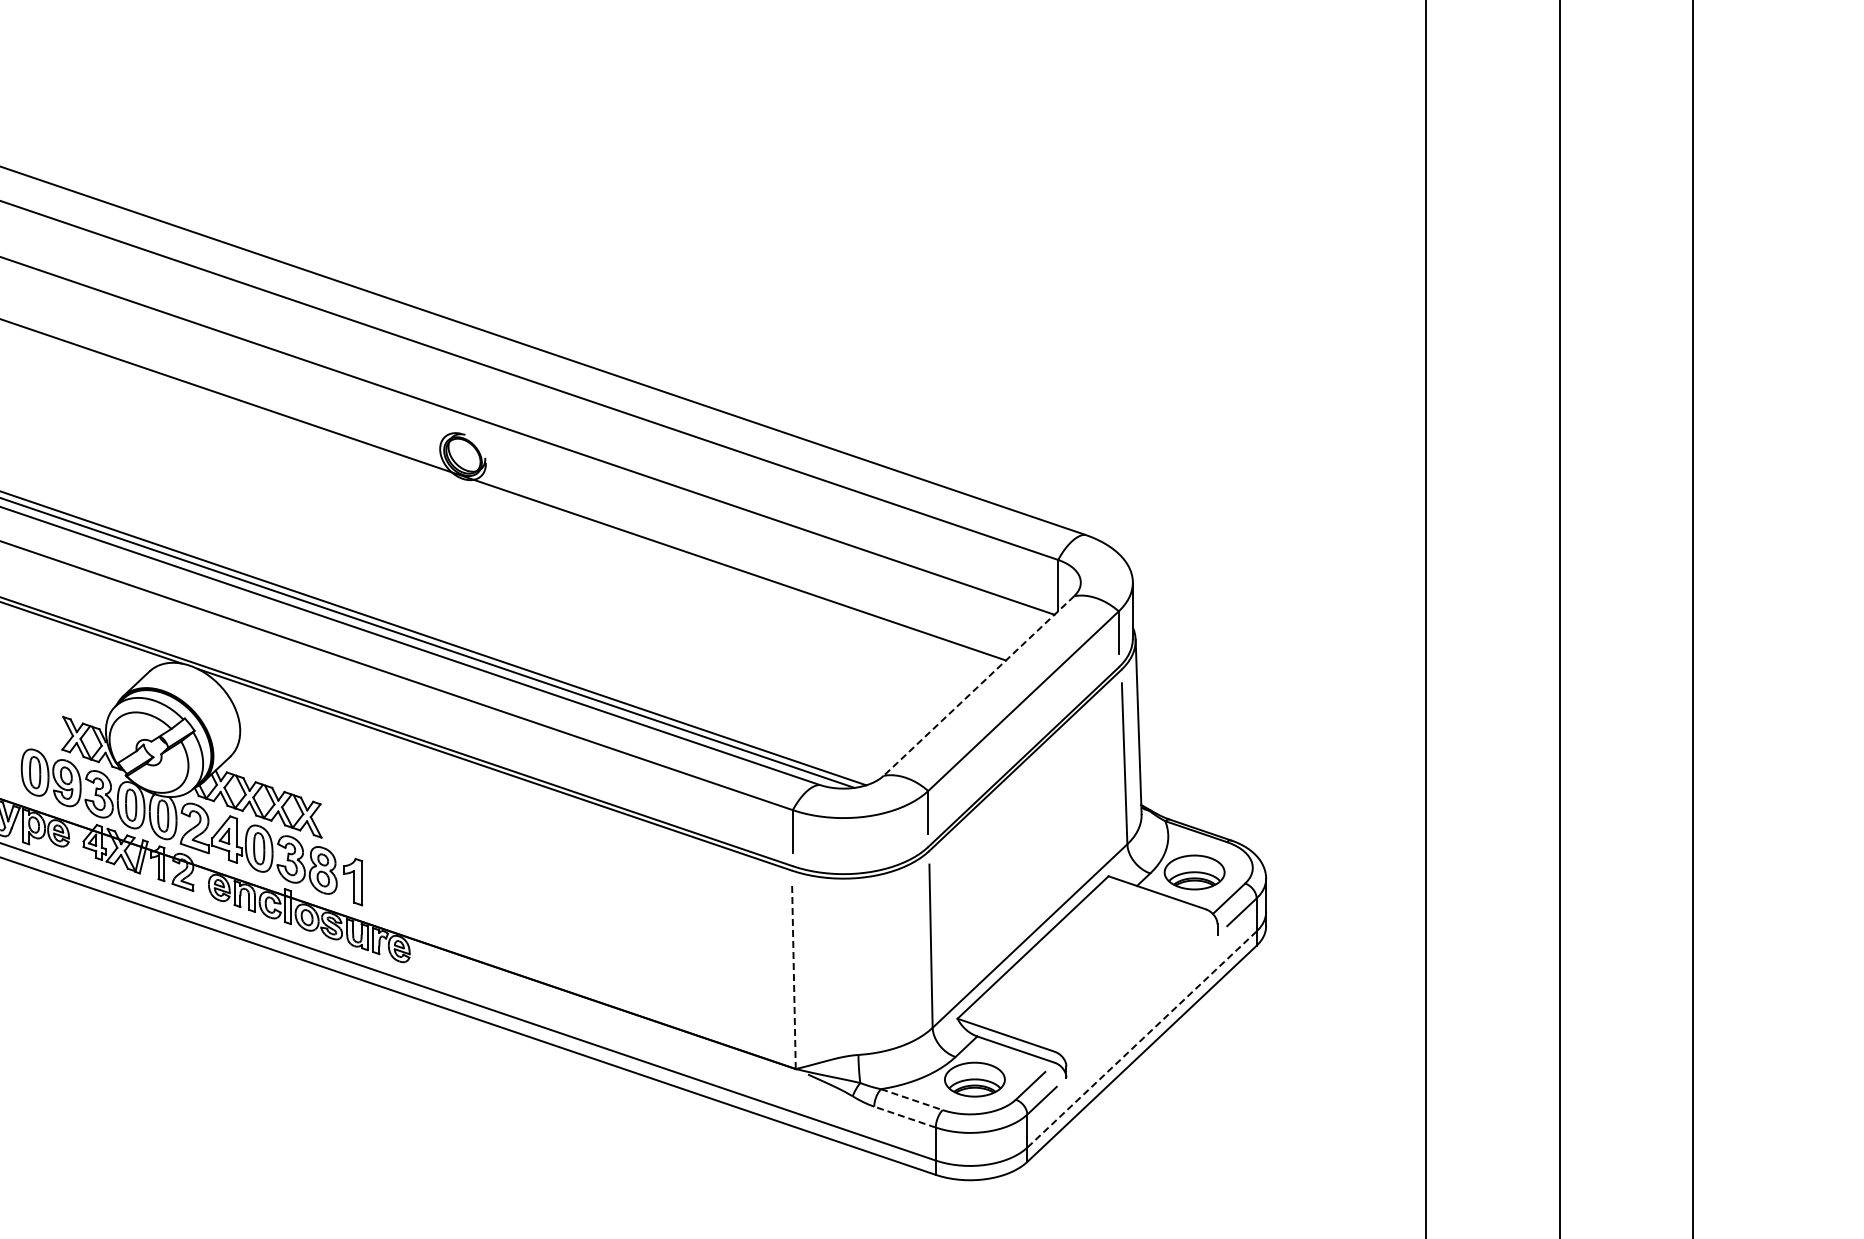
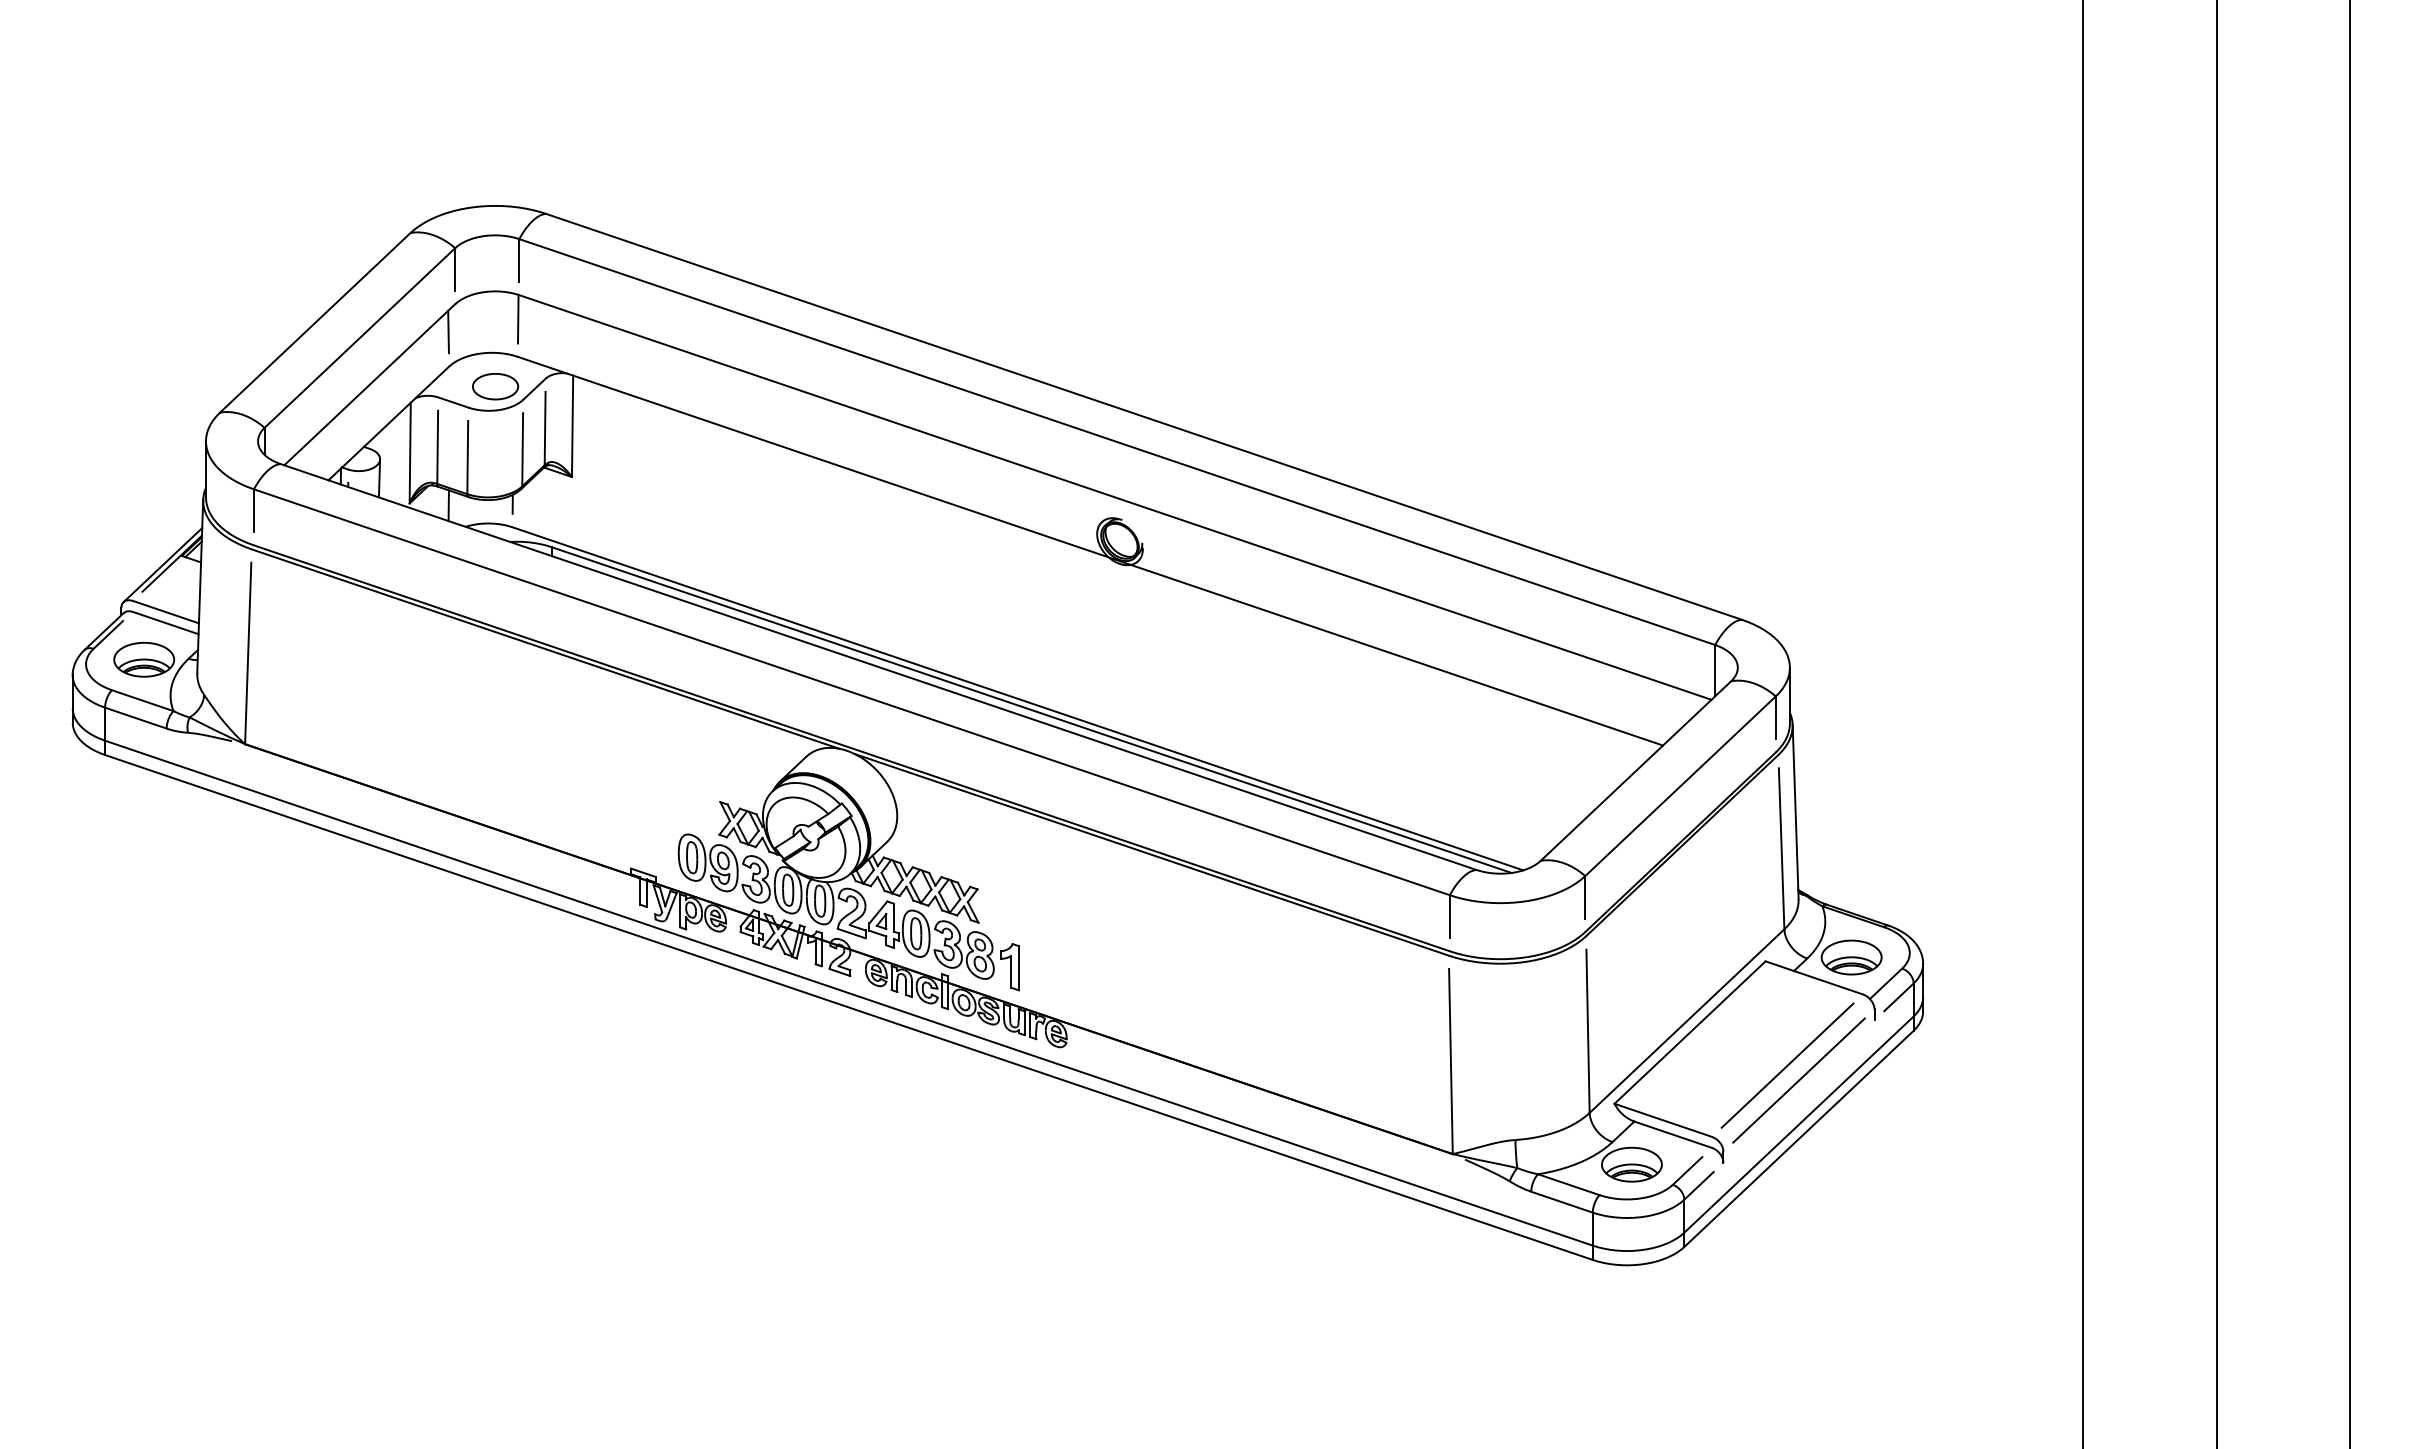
line: (978, 686) -> (1635, 771), dashed -> solid
line: (793, 976) -> (1450, 1061), dashed -> solid
line: (1130, 980) -> (1787, 1065), added
line: (1141, 995) -> (1798, 1080), added
line: (1142, 1039) -> (1799, 1124), dashed -> solid
line: (911, 1099) -> (1568, 1184), dashed -> solid
line: (905, 1117) -> (1562, 1202), dashed -> solid

